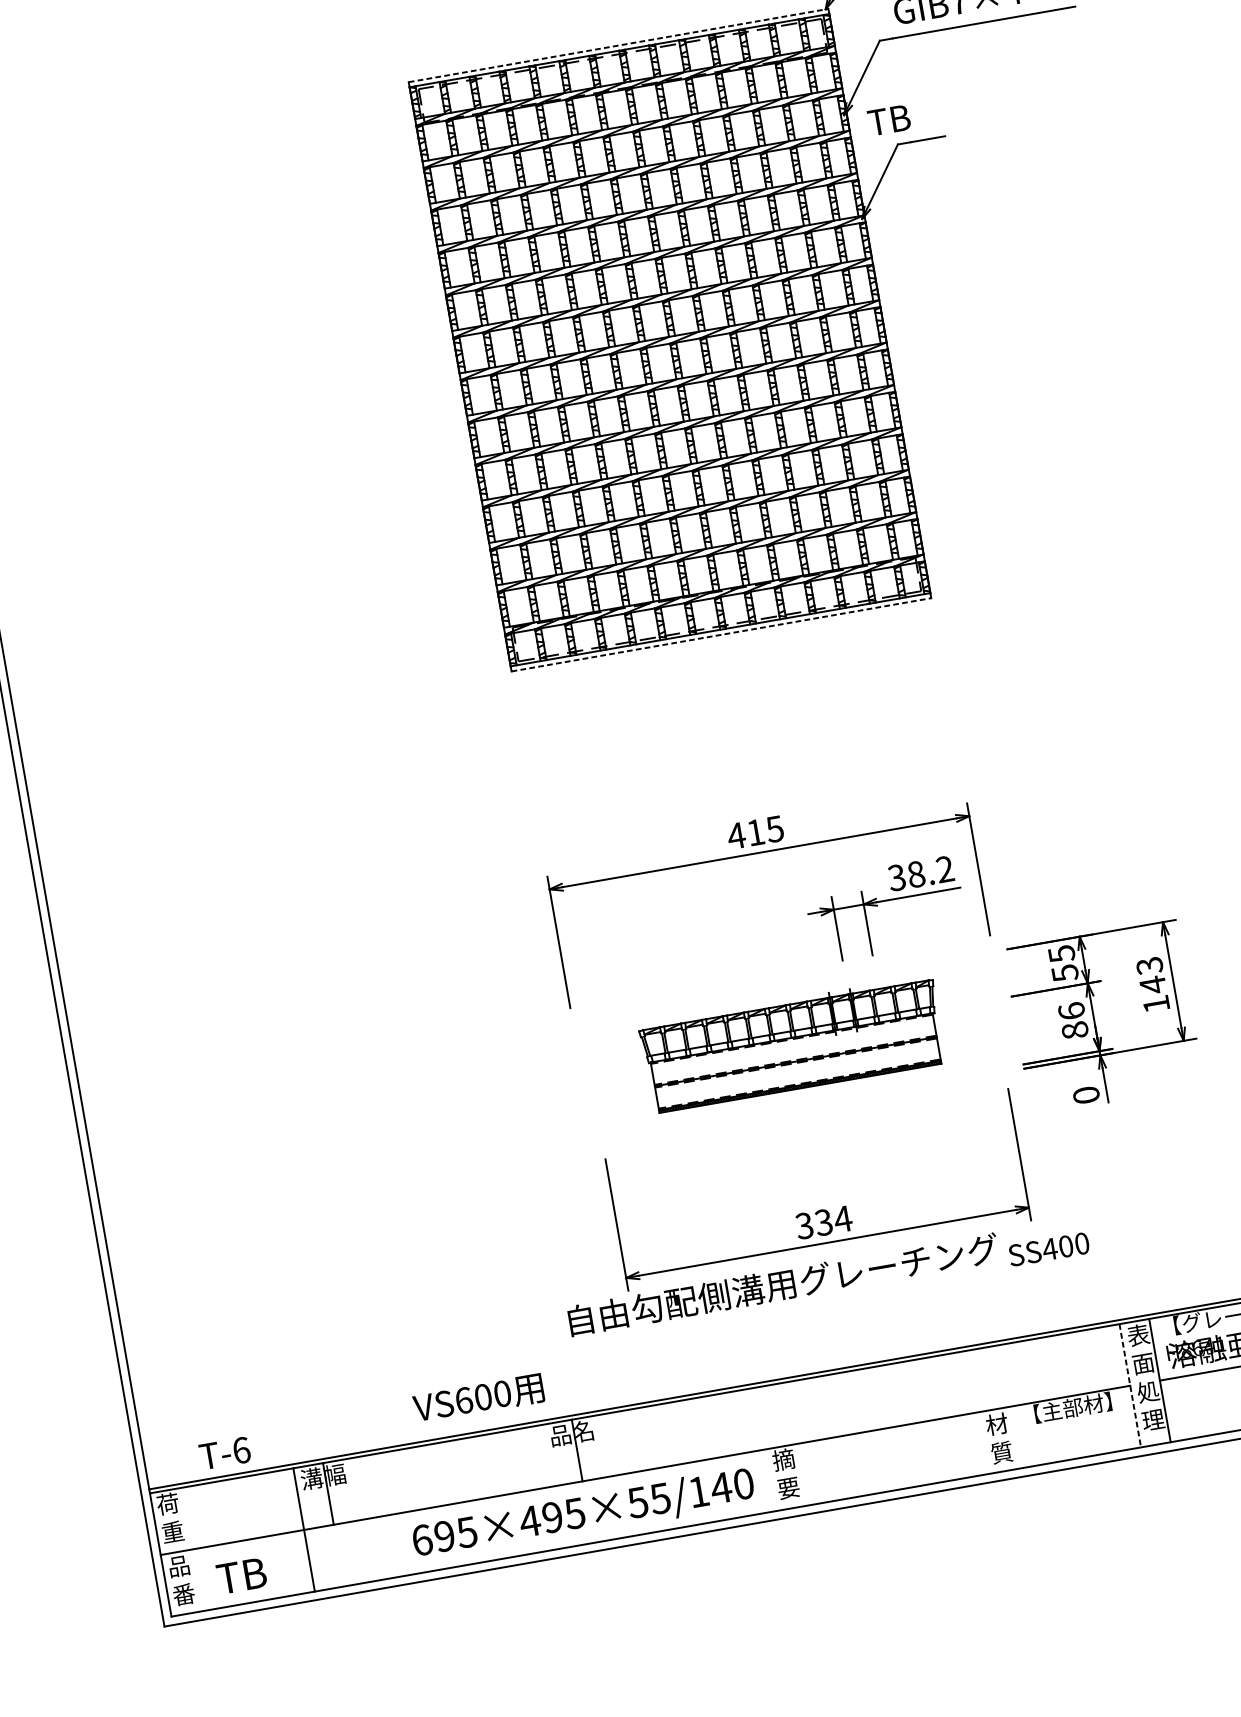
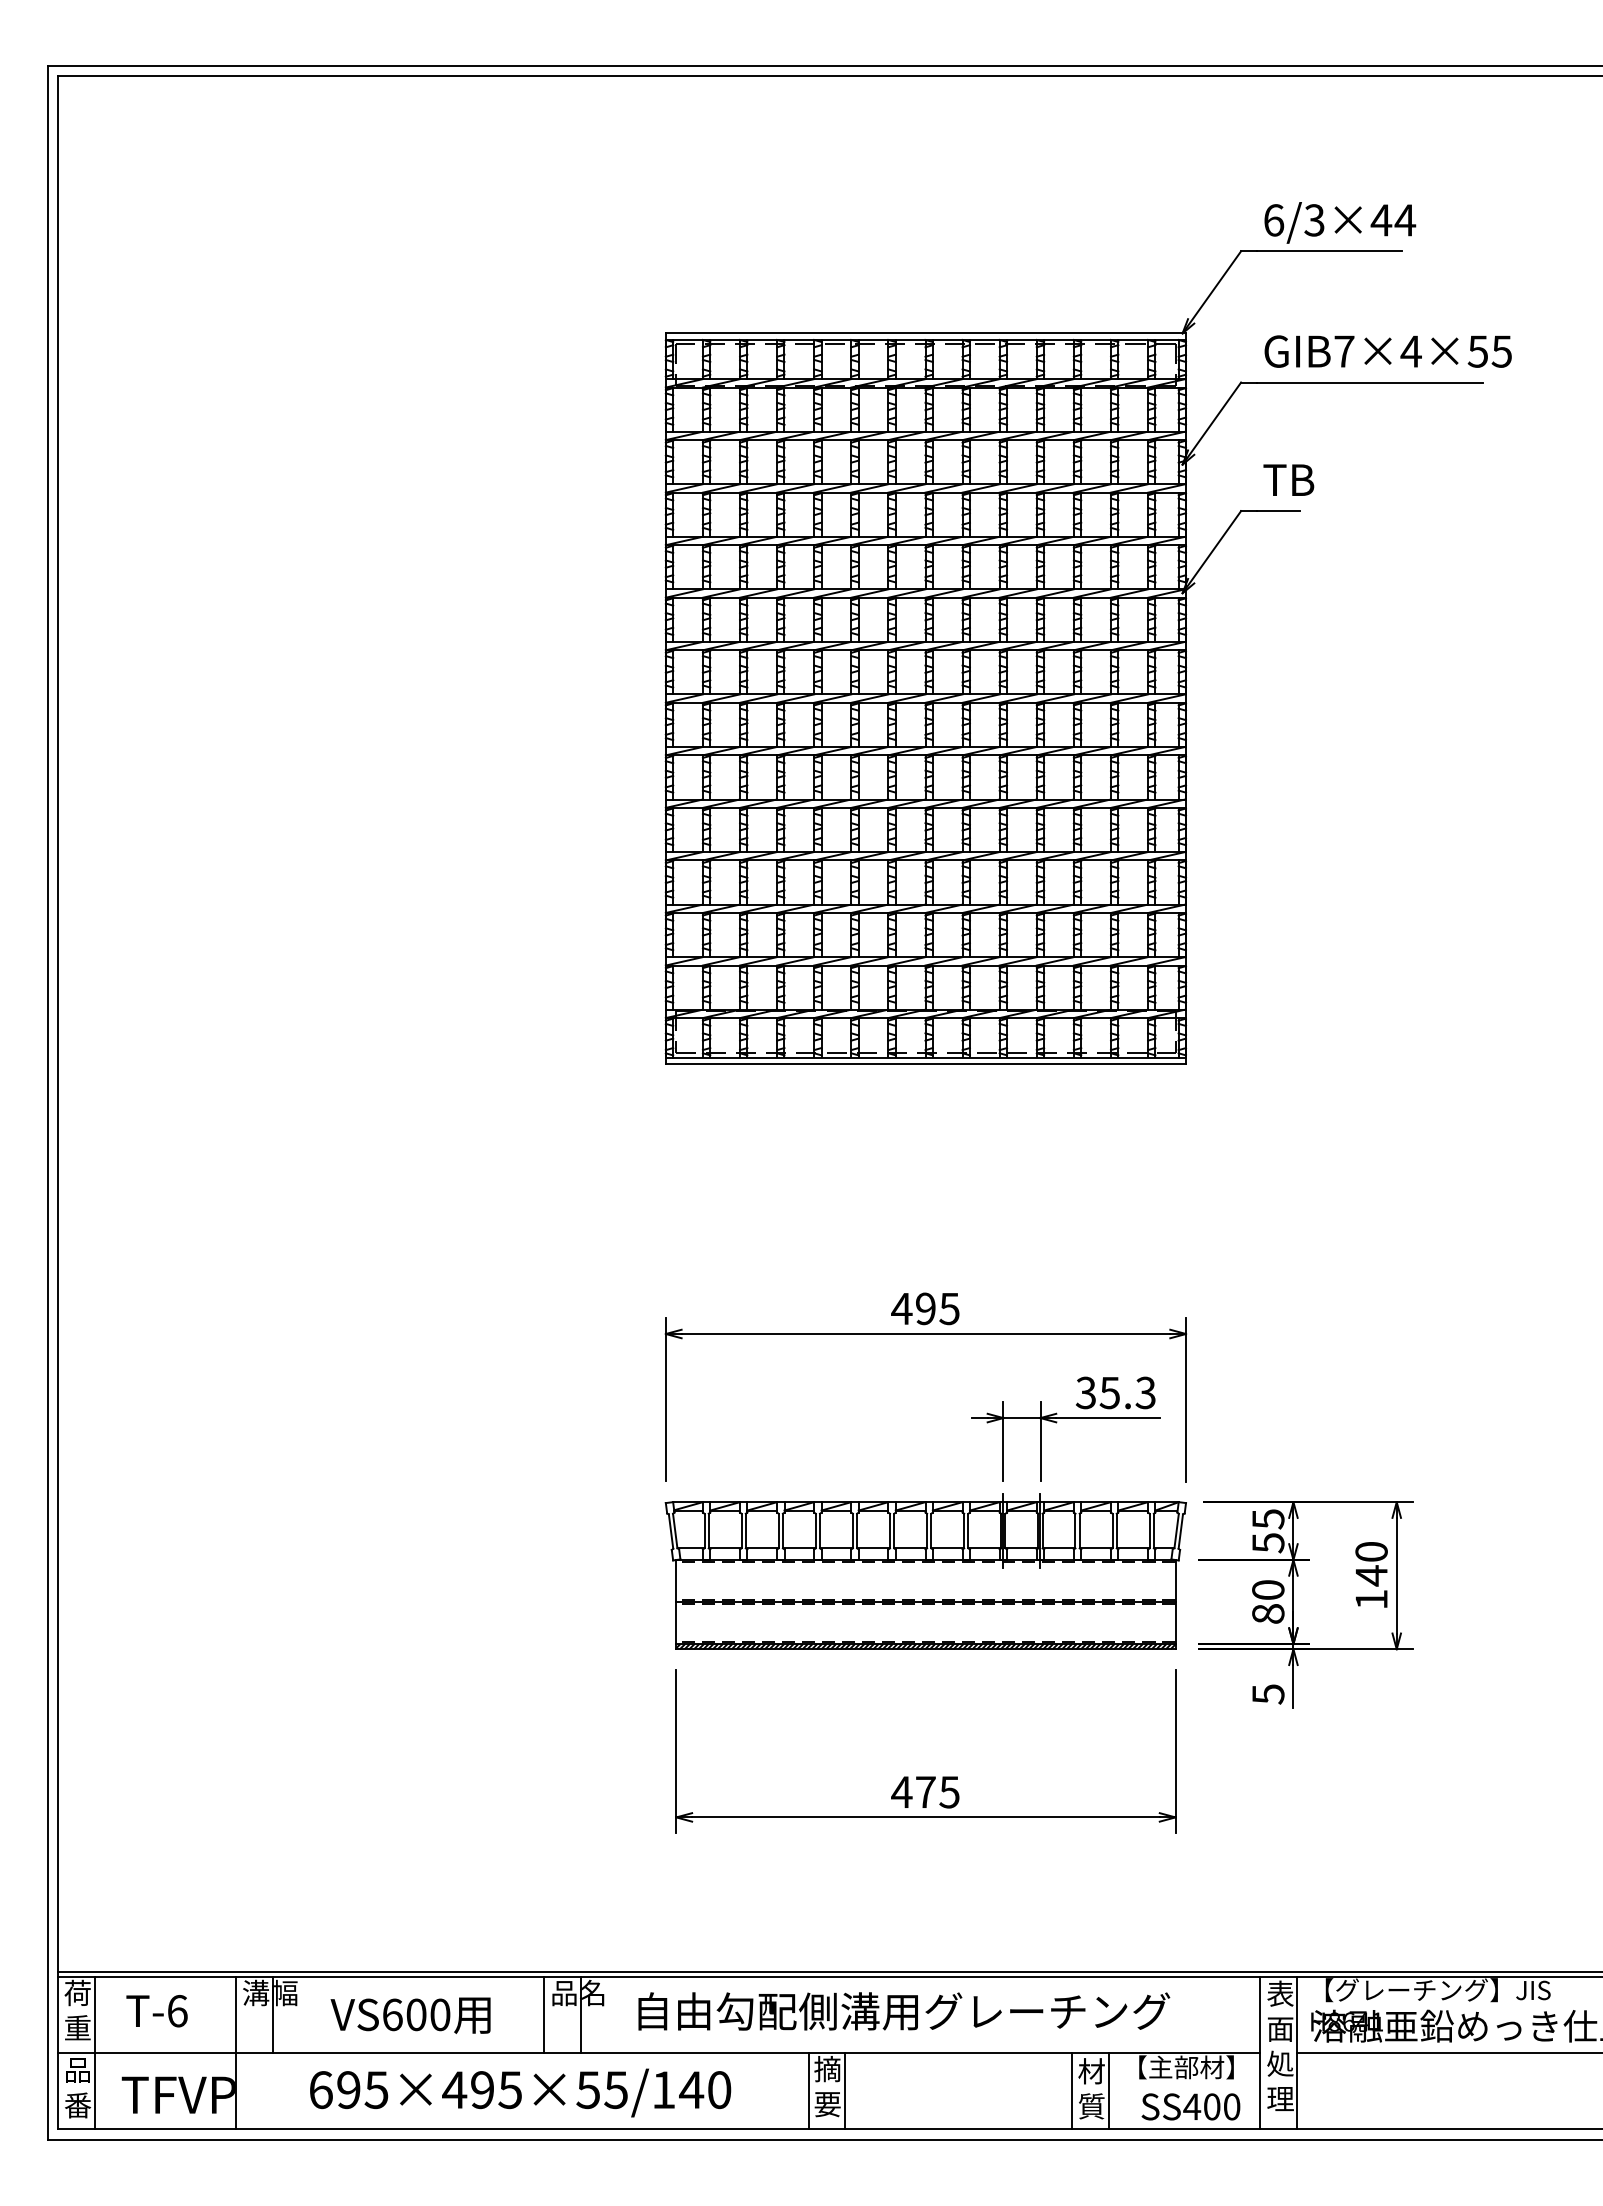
line: (619, 45) -> (926, 333), dashed -> solid
text: (888, 119) -> (1288, 479), moved
line: (721, 634) -> (926, 1063), dashed -> solid
text: (755, 832) -> (925, 1308), 415 -> 495
text: (930, 871) -> (1127, 1392), 38.2 -> 35.3
text: (1149, 966) -> (1371, 1552), 143 -> 140
text: (1071, 1010) -> (1268, 1589), 86 -> 80
part: (792, 1044) -> (925, 1571), size x1.43
text: (1086, 1095) -> (1268, 1694), 0 -> 5
text: (823, 1222) -> (925, 1792), 334 -> 475
text: (1048, 1249) -> (1190, 2106), moved
text: (783, 1284) -> (904, 2011), moved
line: (1130, 1386) -> (1260, 2053), dashed -> solid
text: (478, 1398) -> (410, 2015), moved
line: (1014, 1437) -> (1109, 2090), added
line: (984, 1442) -> (1072, 2090), added
text: (224, 1453) -> (156, 2011), moved
line: (547, 1455) -> (544, 2014), added
line: (801, 1474) -> (845, 2090), added
line: (771, 1479) -> (808, 2090), added
text: (583, 1514) -> (520, 2092), moved
line: (190, 1549) -> (95, 2052), added
text: (278, 1568) -> (197, 2094), TB -> TFVP

